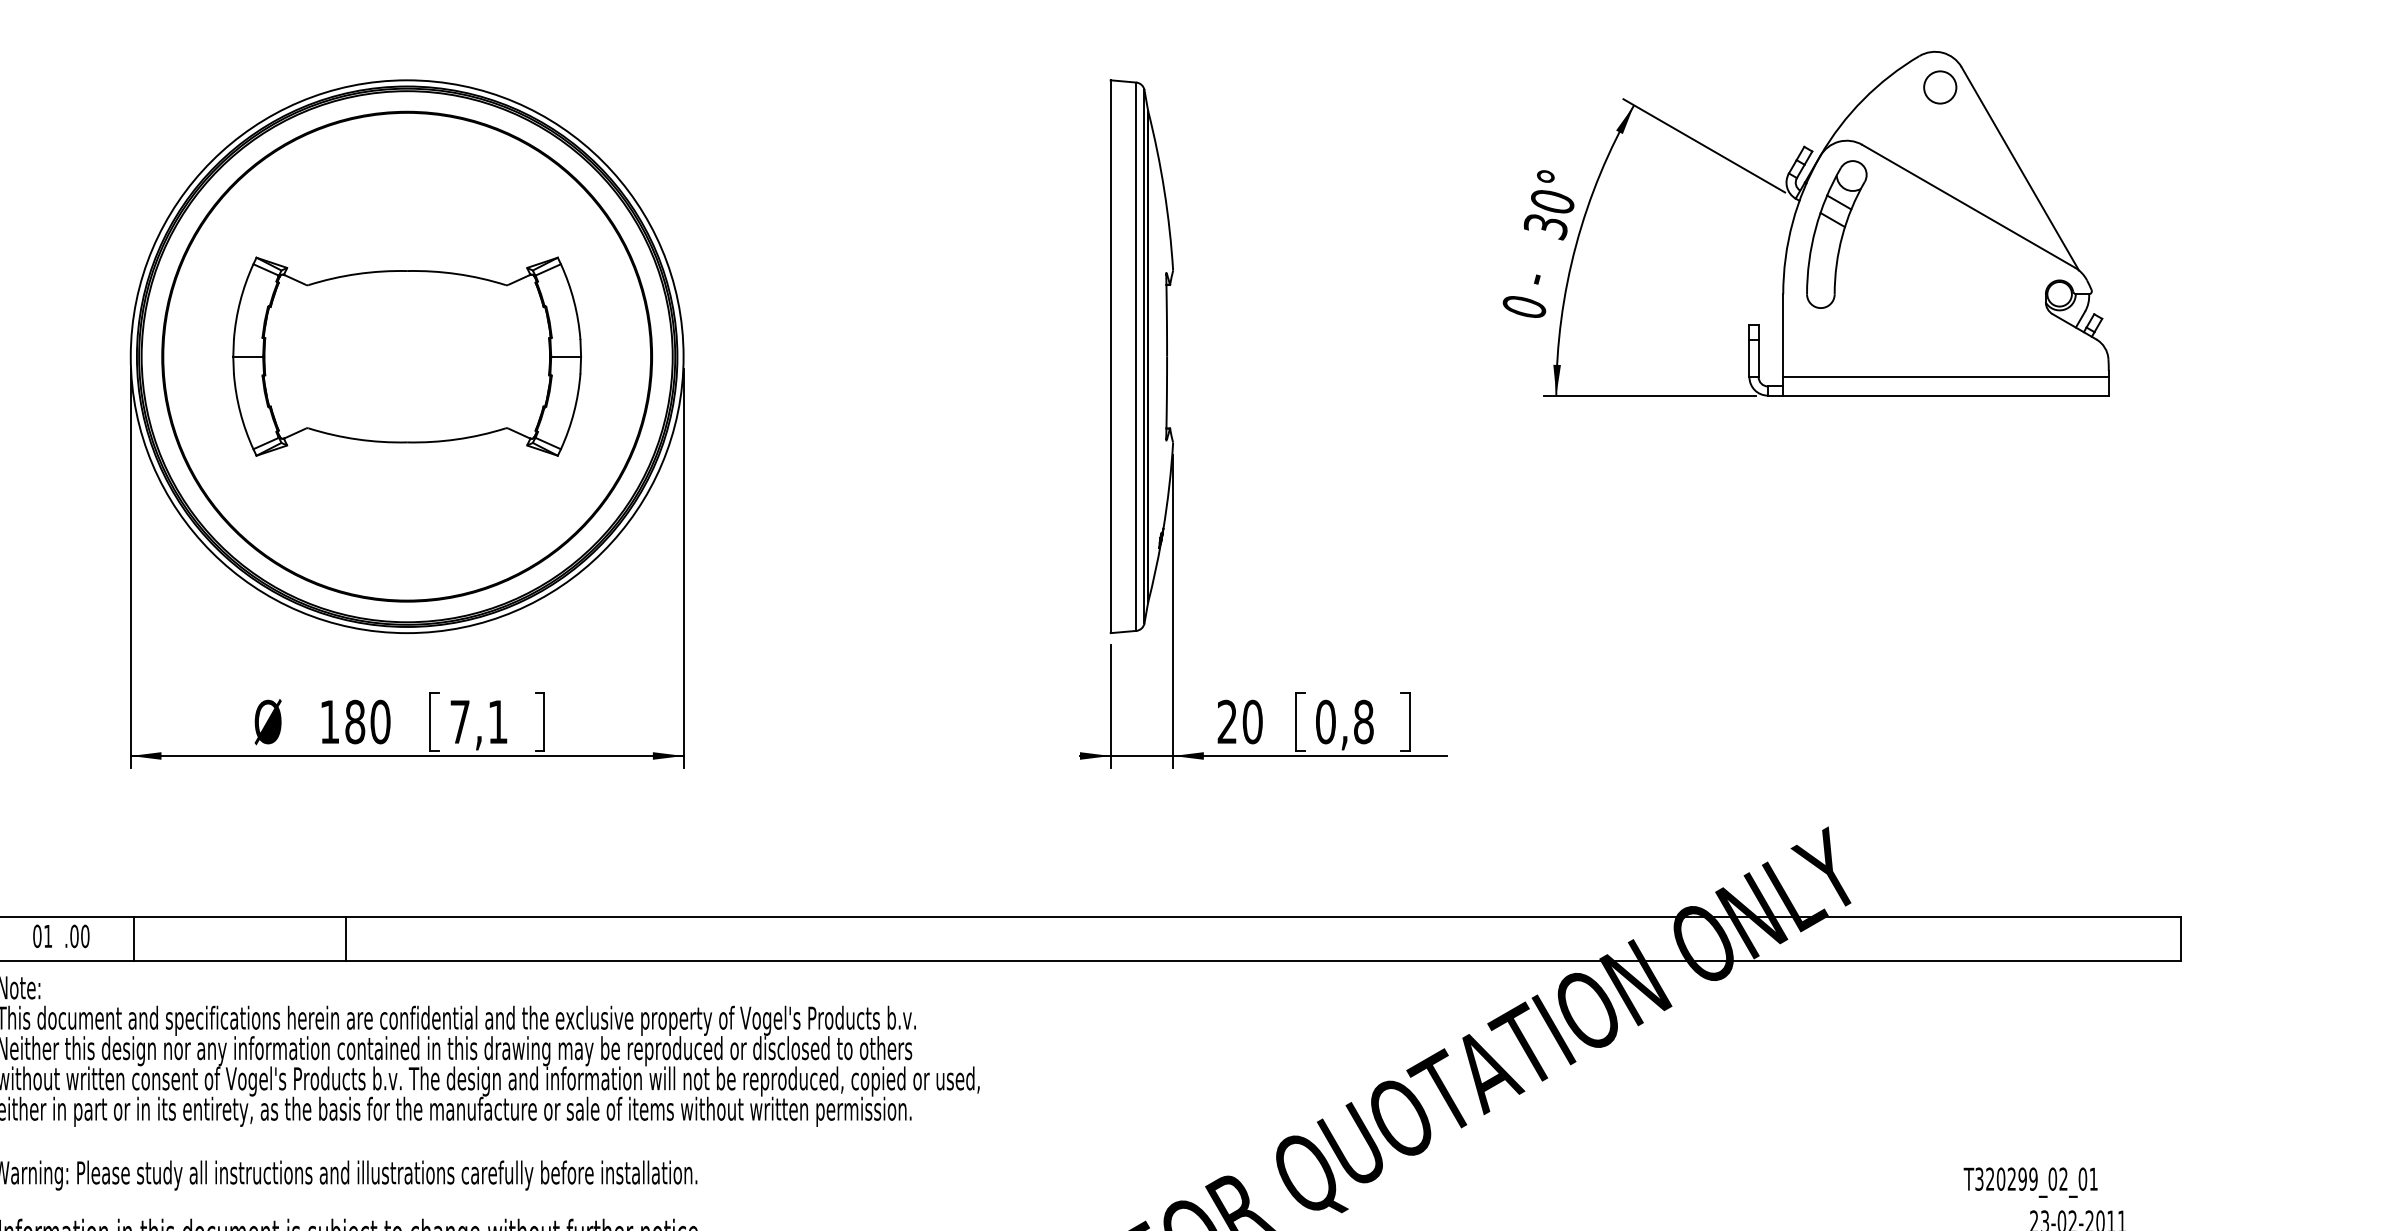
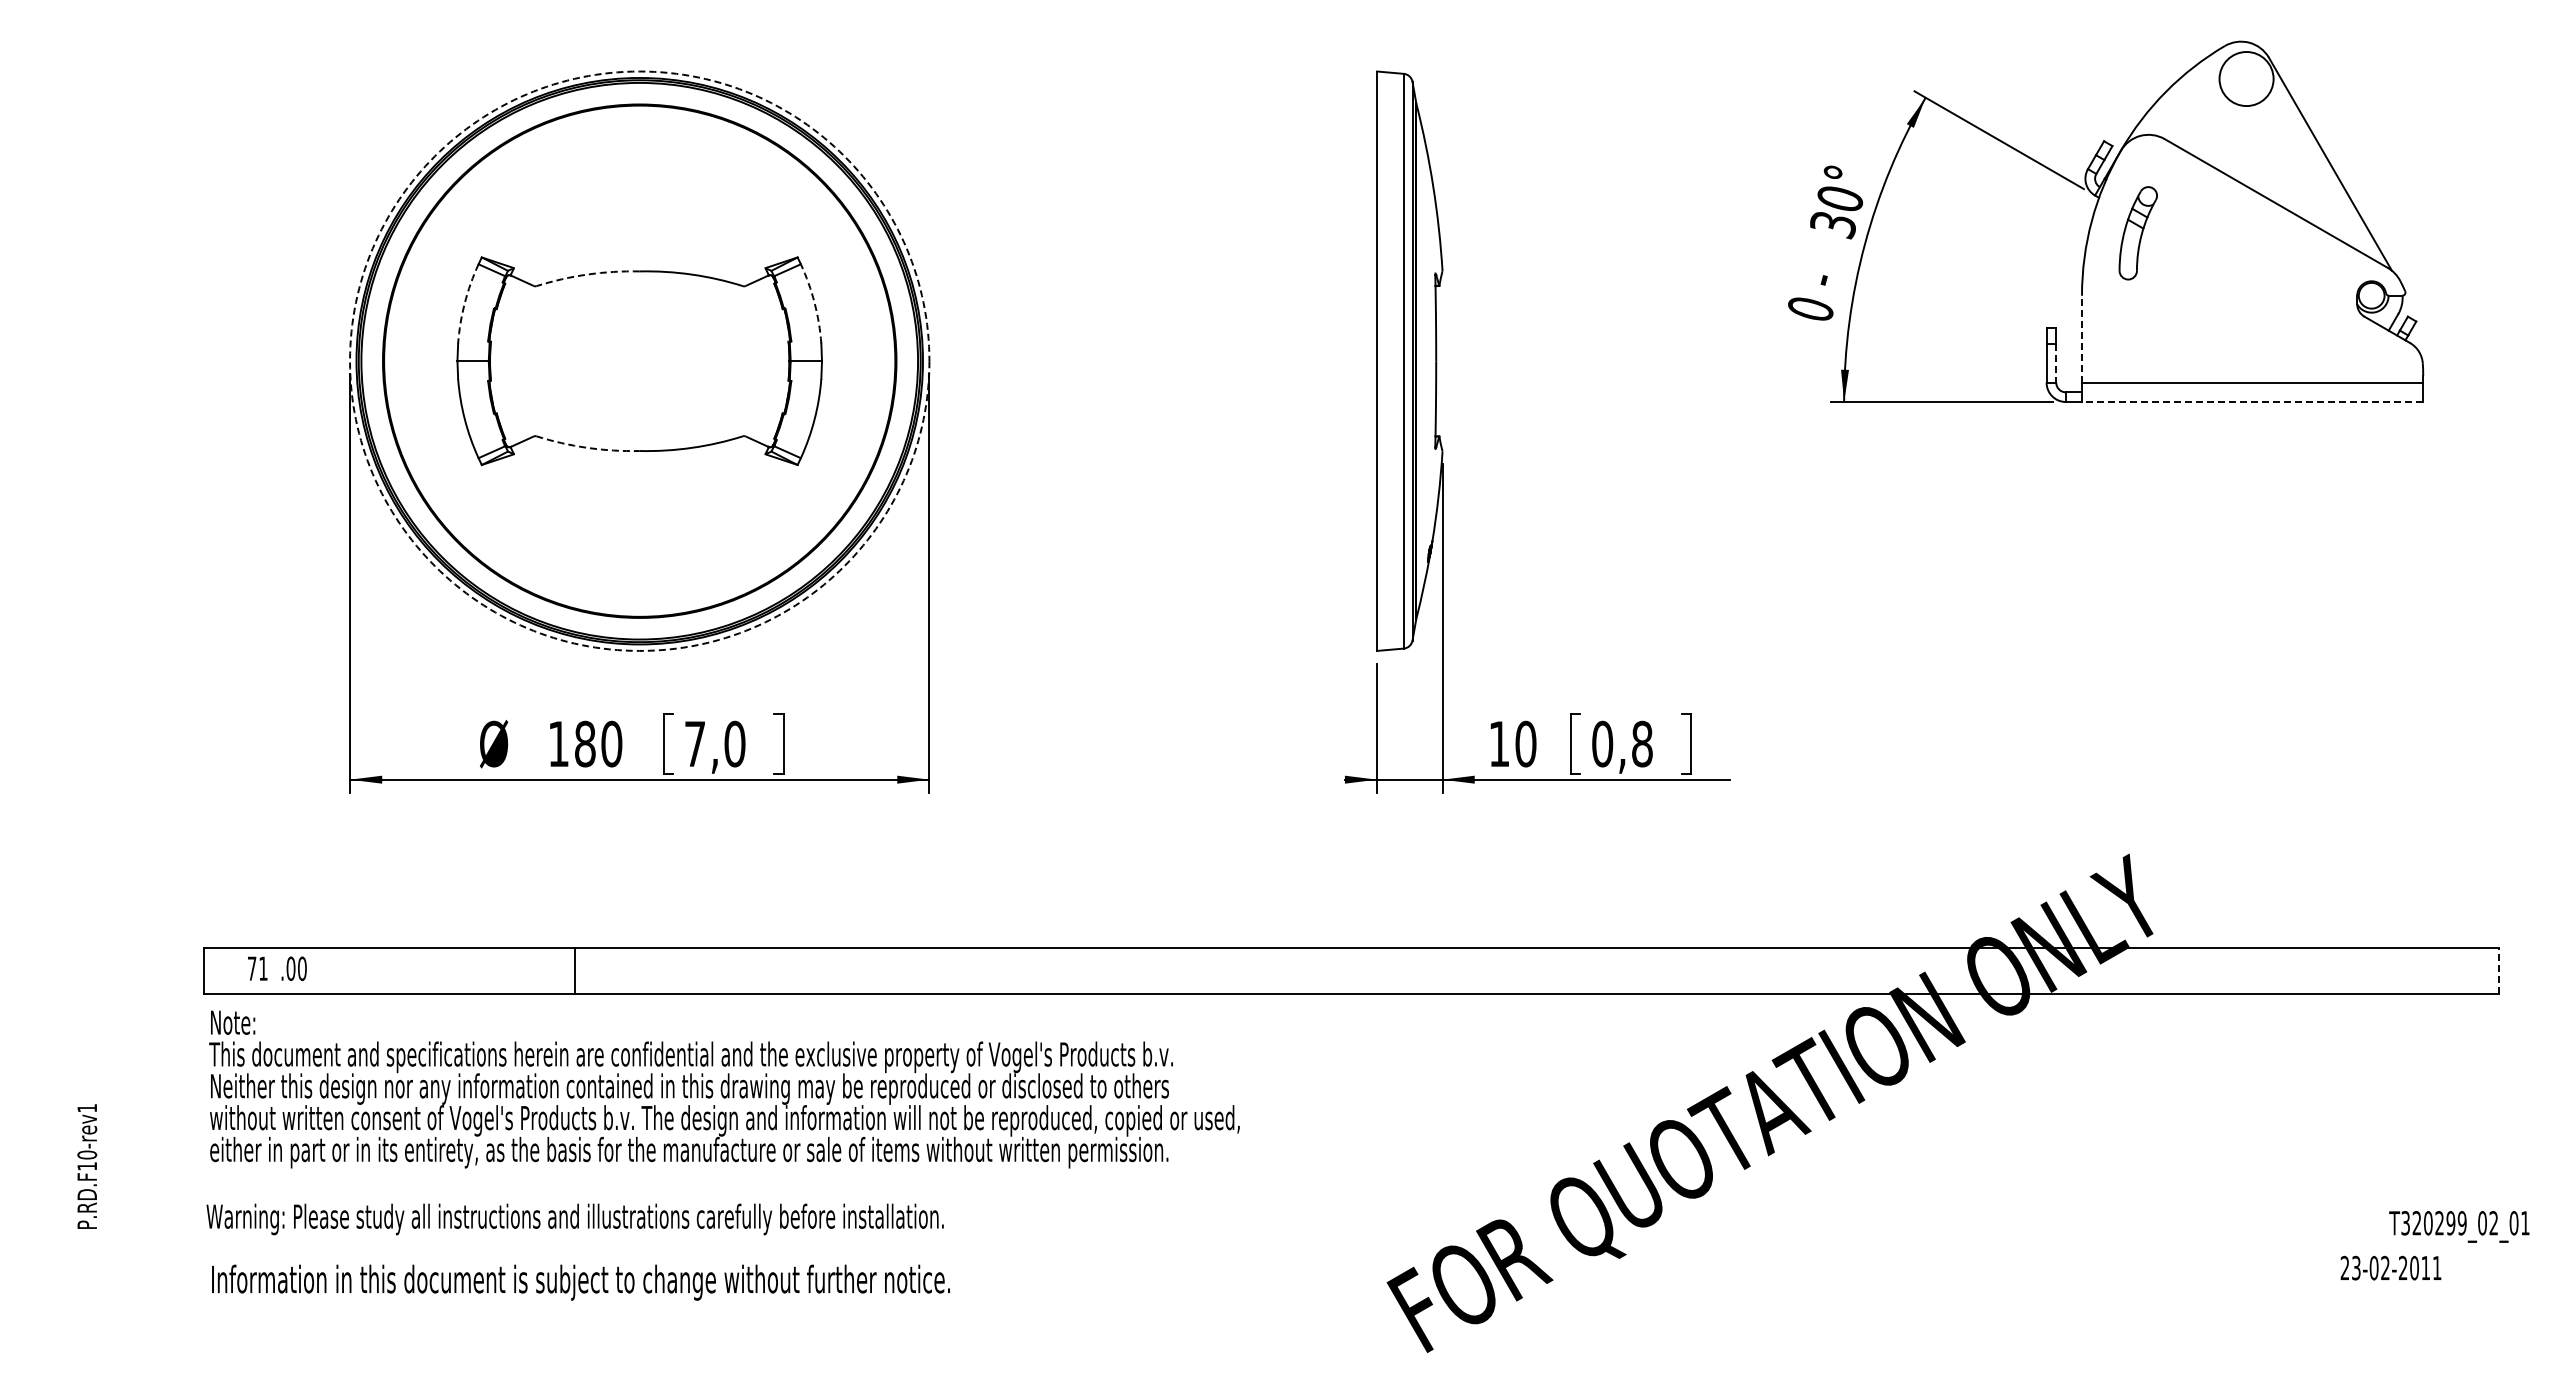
circle: (1940, 86) -> (2246, 78), size x1.6
part: (1837, 234) -> (2138, 233), size x0.6
arc: (357, 273) -> (587, 274), solid -> dashed
arc: (239, 300) -> (464, 302), solid -> dashed
arc: (573, 300) -> (814, 302), solid -> dashed
line: (1783, 335) -> (2082, 338), solid -> dashed
circle: (406, 356) -> (639, 360), solid -> dashed
line: (1758, 358) -> (2056, 363), solid -> dashed
line: (1945, 396) -> (2252, 402), solid -> dashed
arc: (357, 439) -> (587, 447), solid -> dashed
text: (497, 721) -> (734, 743), 7,1 -> 7,0
text: (1226, 721) -> (1498, 743), 20 -> 10
text: (36, 936) -> (251, 968), 01 -> 71
line: (134, 938) -> (353, 971), removed
line: (2180, 938) -> (2498, 970), solid -> dashed
text: (2030, 1182) -> (2459, 1226), moved

